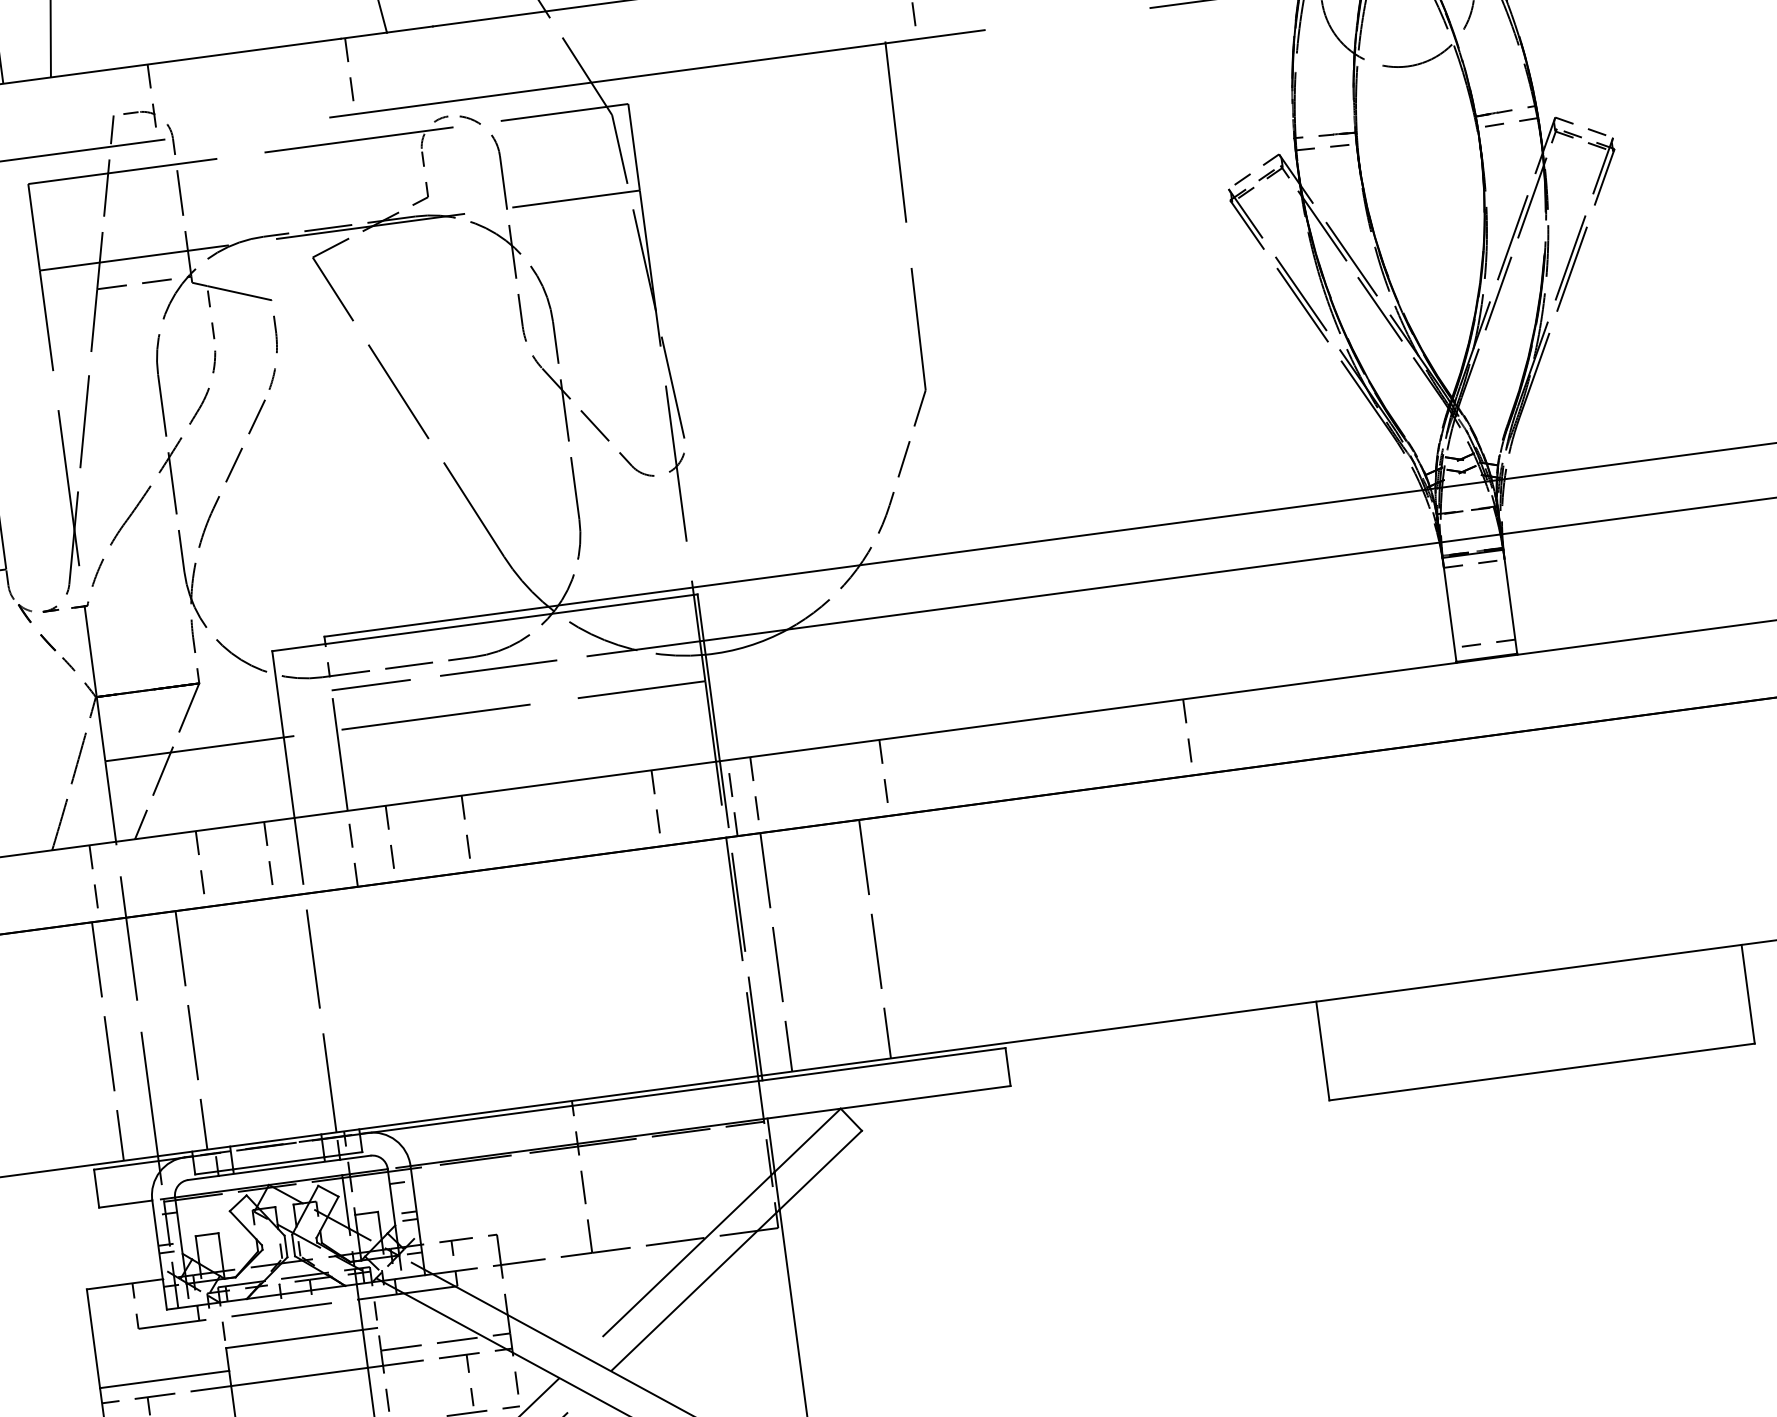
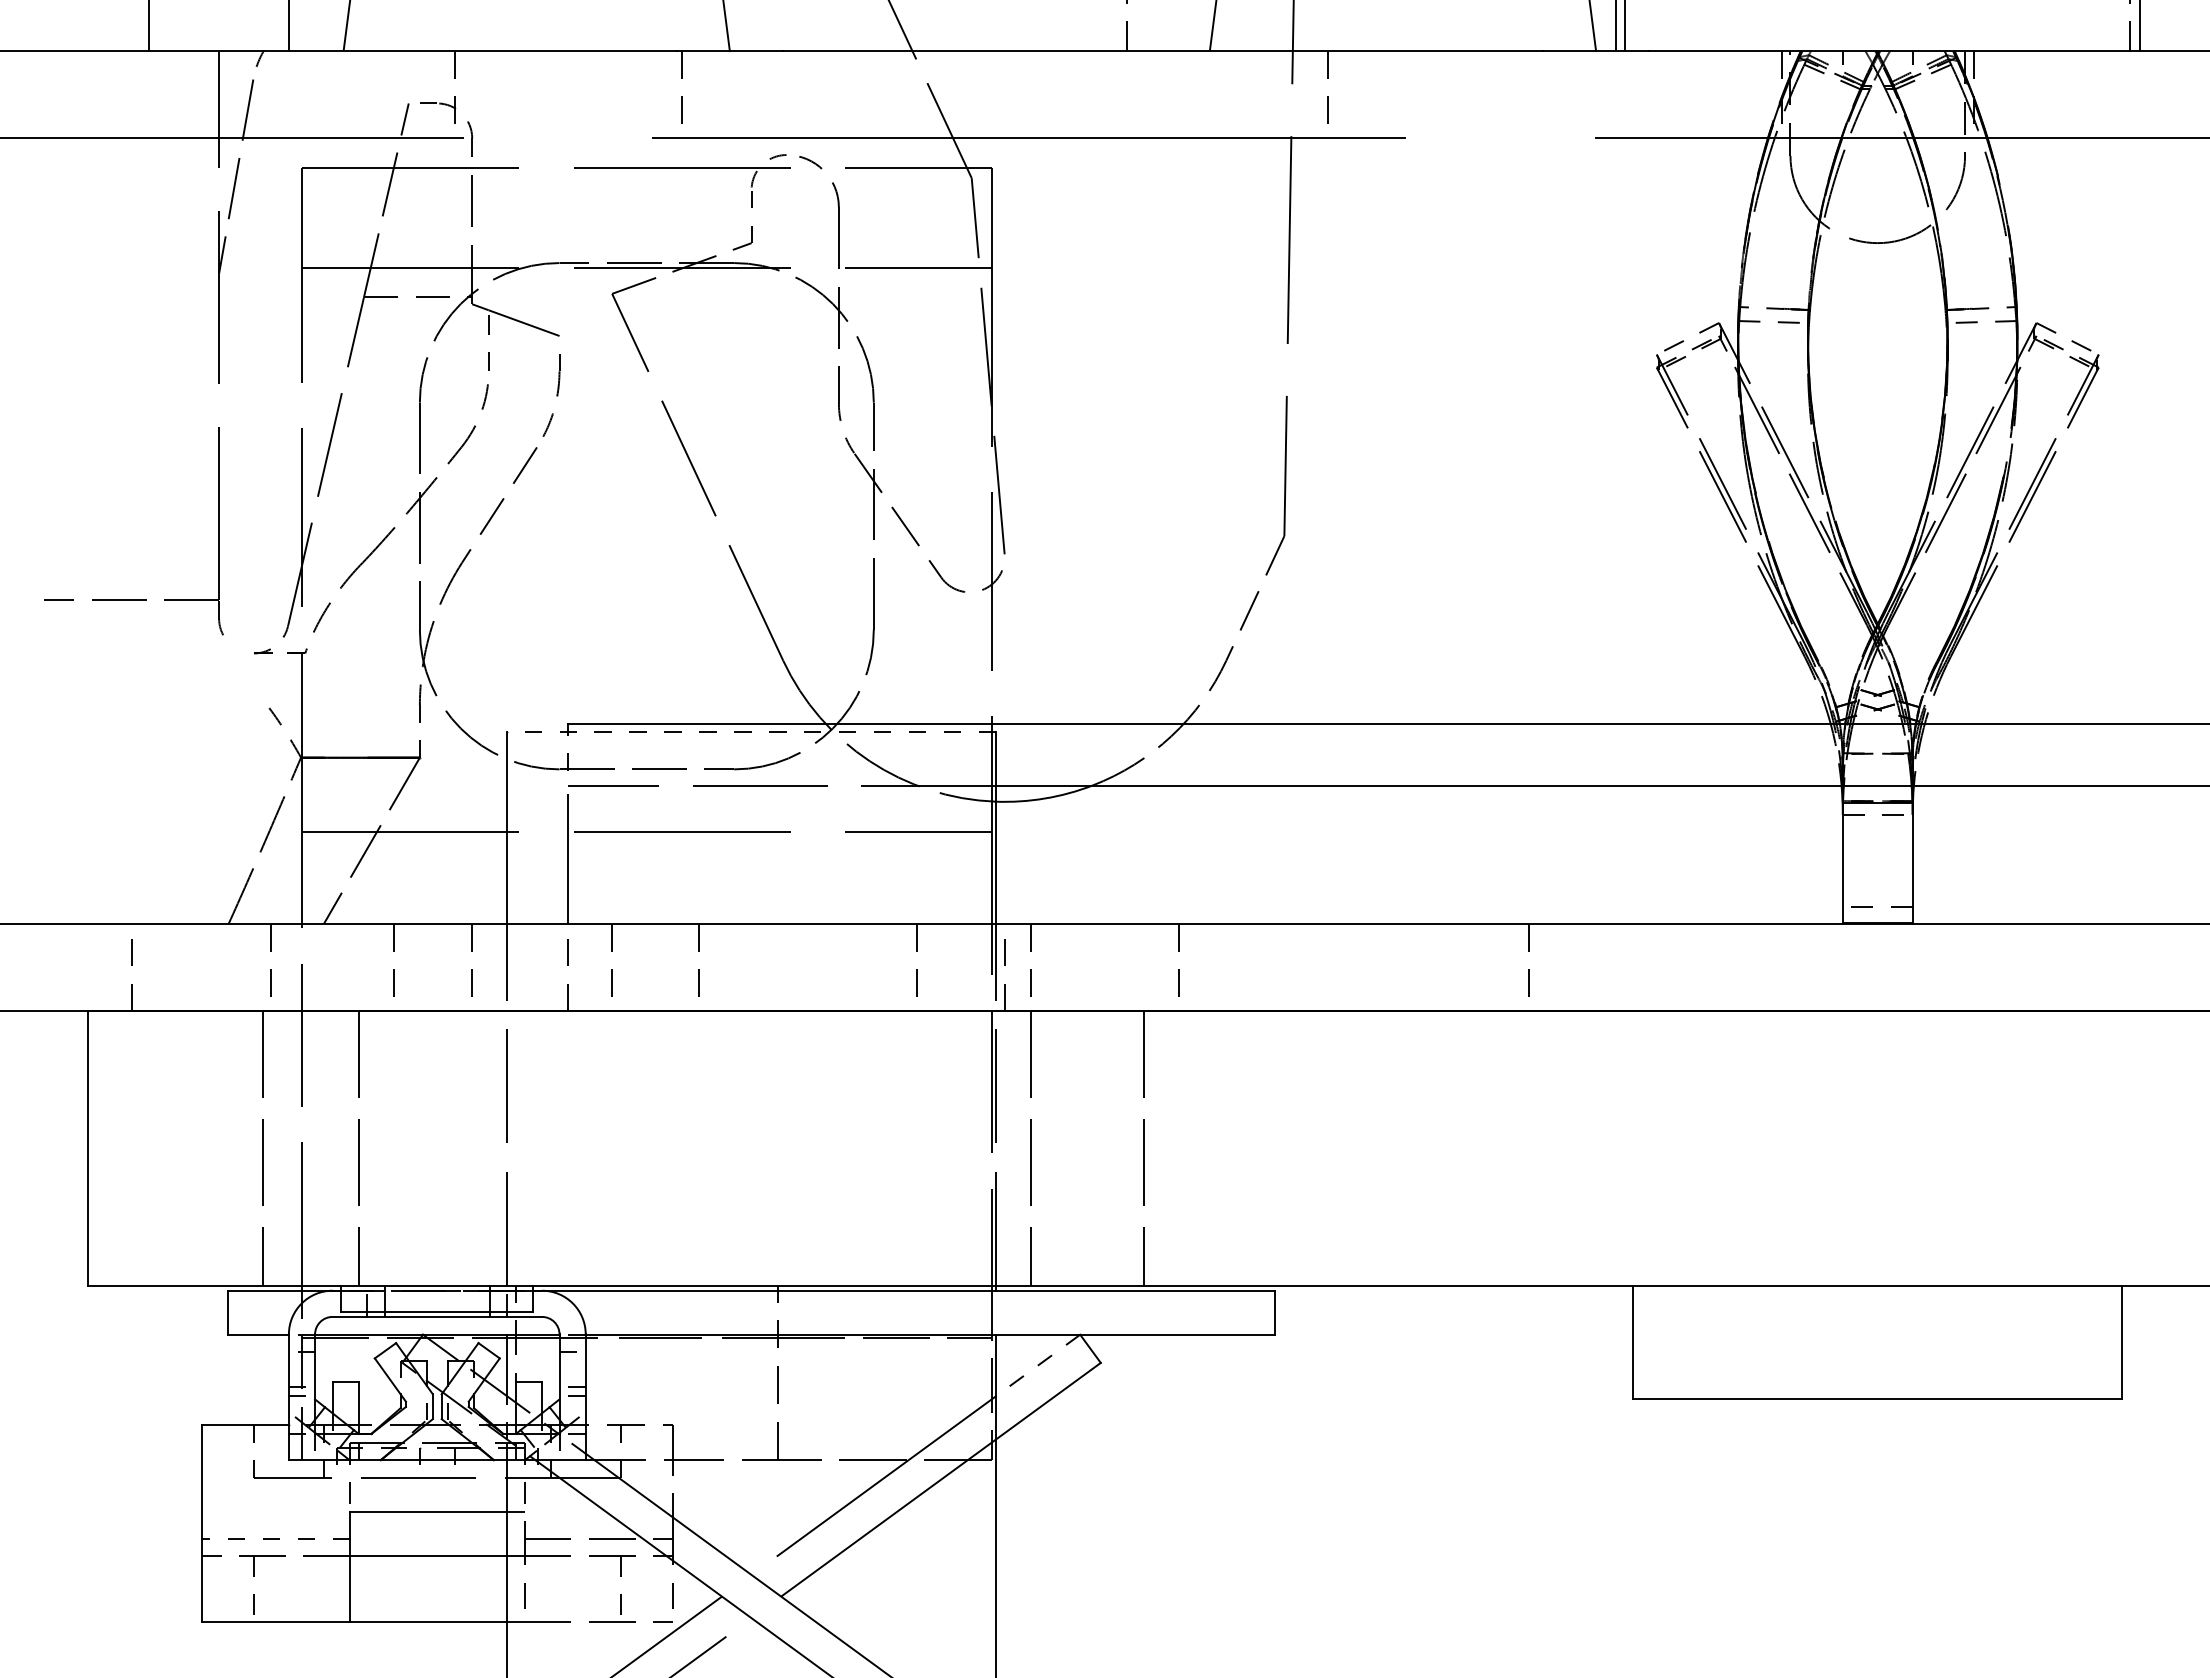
line: (484, 622) -> (751, 732), solid -> dashed
part: (41, 634) -> (248, 678), removed
line: (807, 1140) -> (1037, 1365), solid -> dashed
line: (164, 1379) -> (275, 1538), solid -> dashed

